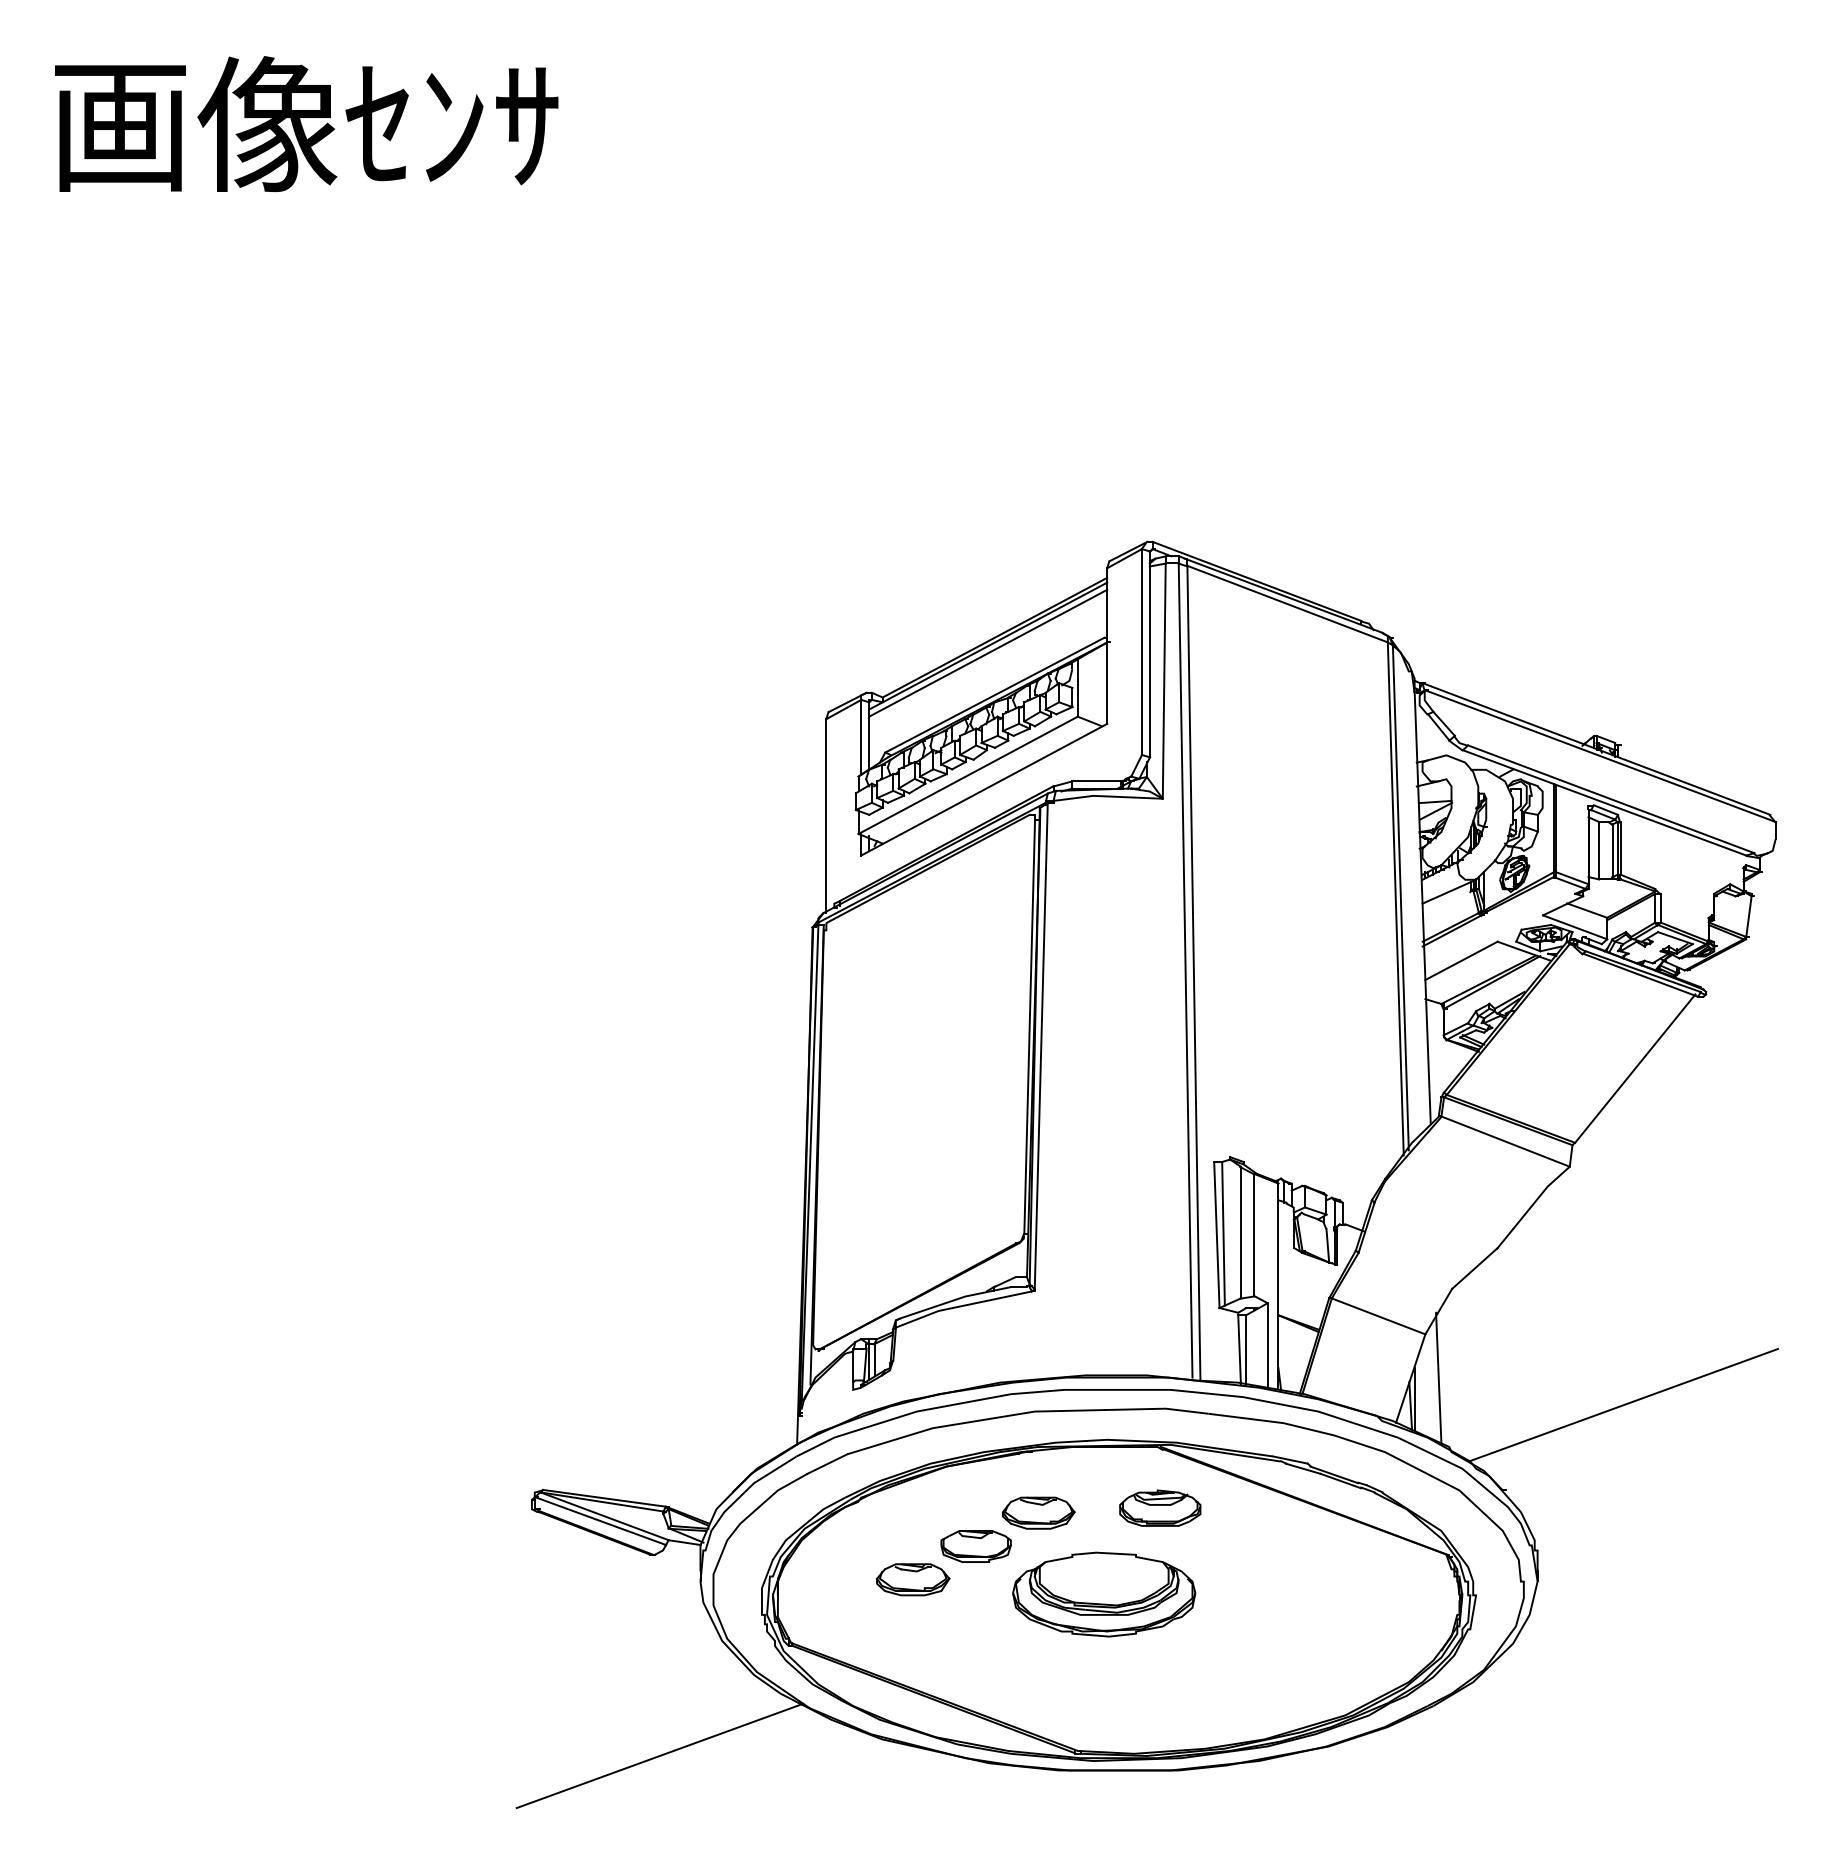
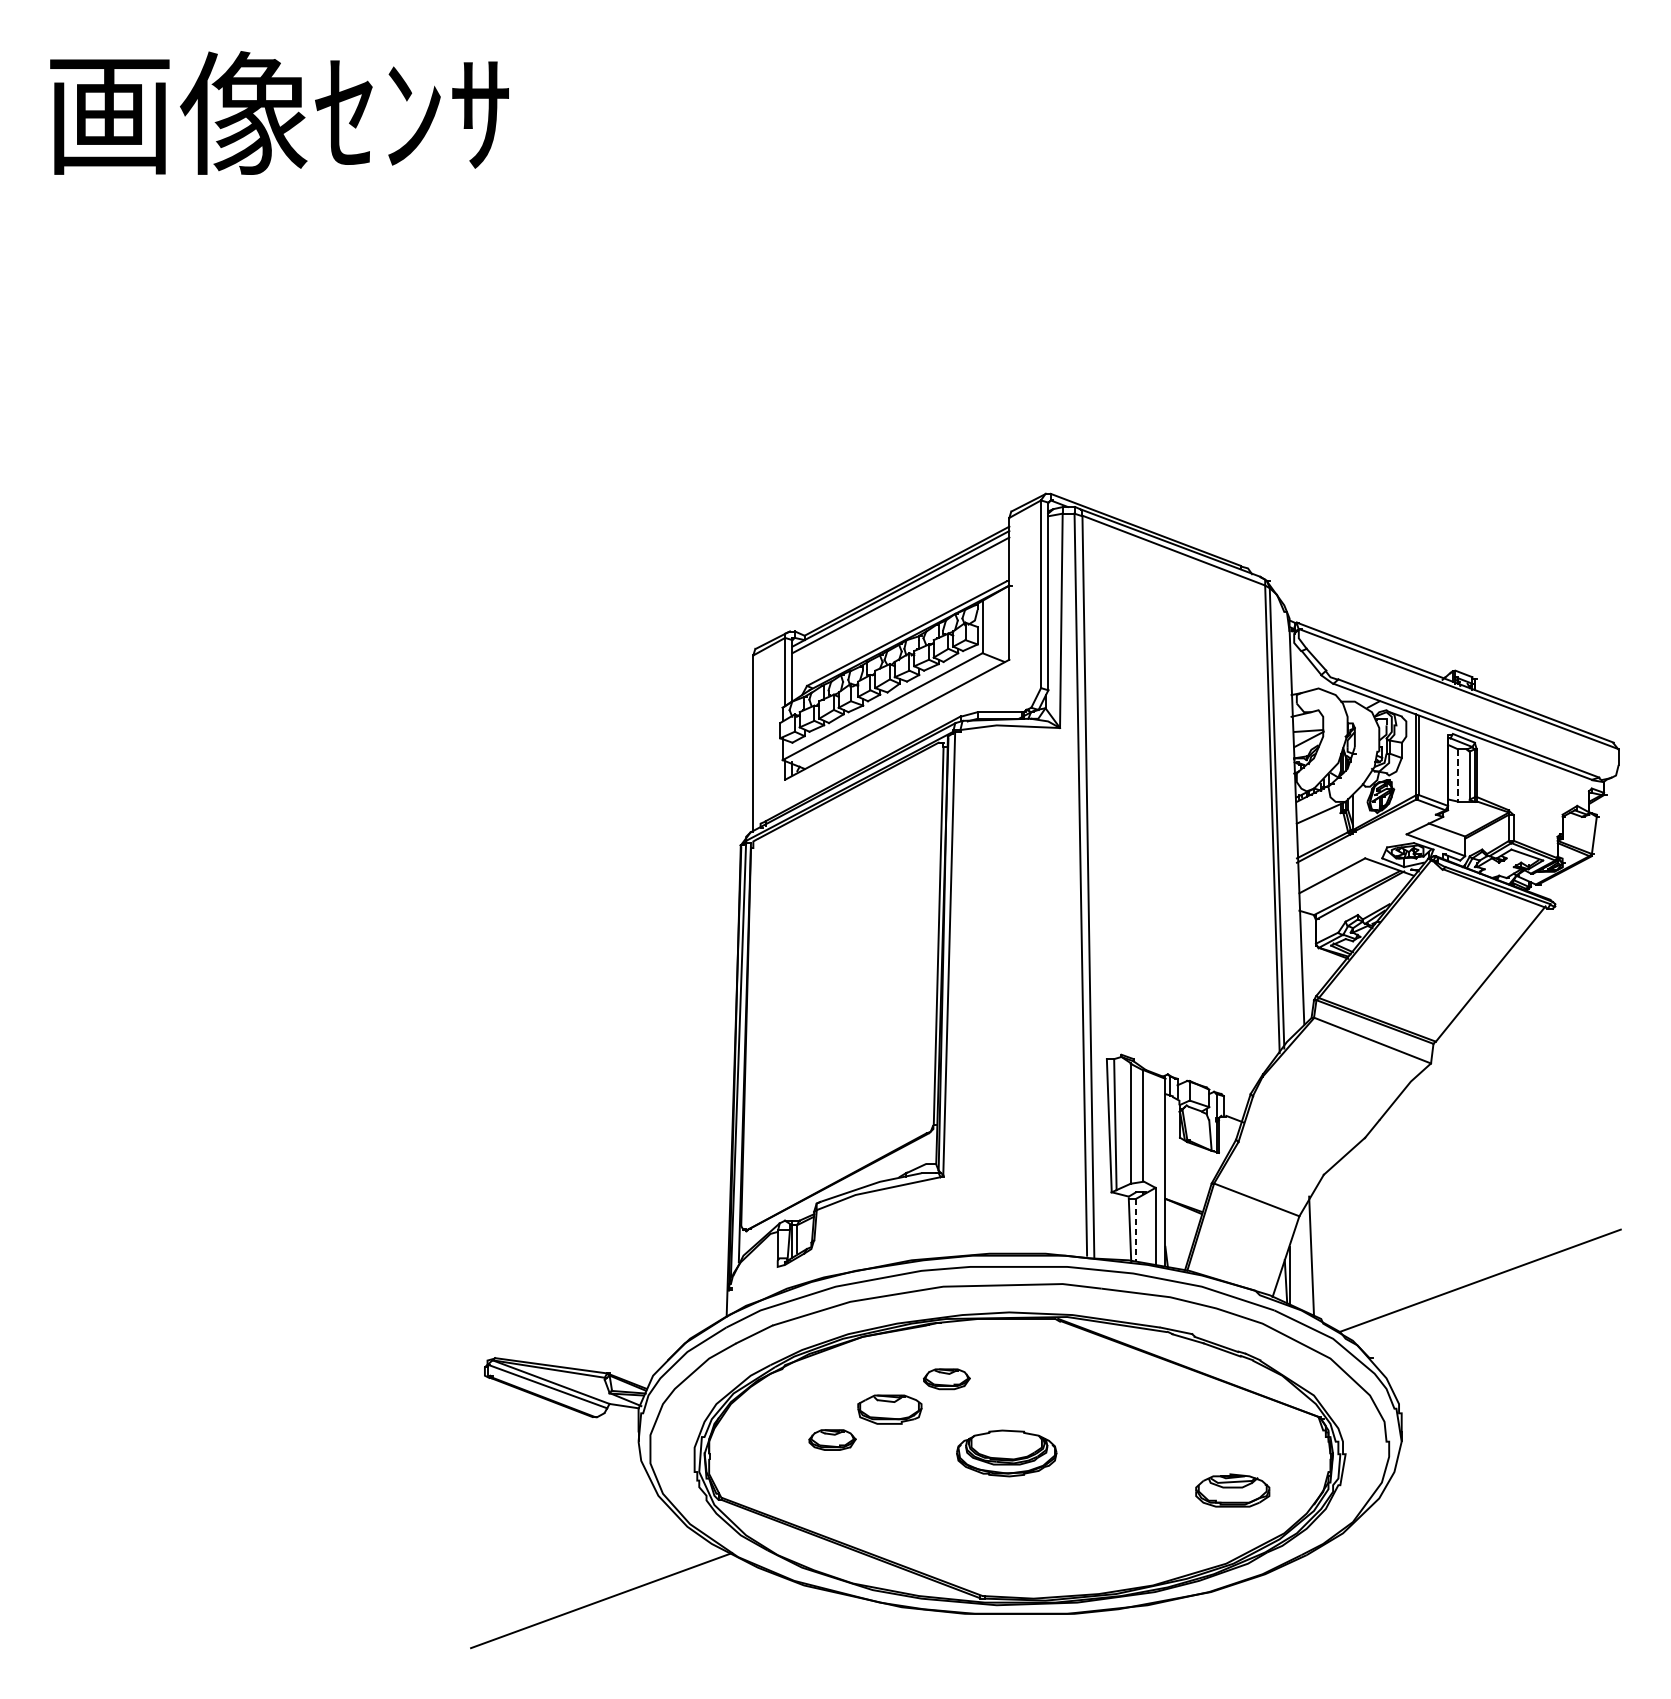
line: (1599, 850) -> (1458, 775), solid -> dashed
line: (1246, 1349) -> (1136, 1230), solid -> dashed
part: (1160, 1507) -> (1232, 1489), moved
part: (1038, 1512) -> (946, 1378), size x0.7
part: (913, 1579) -> (832, 1439), size x0.7
part: (1104, 1594) -> (1006, 1453), size x0.6

